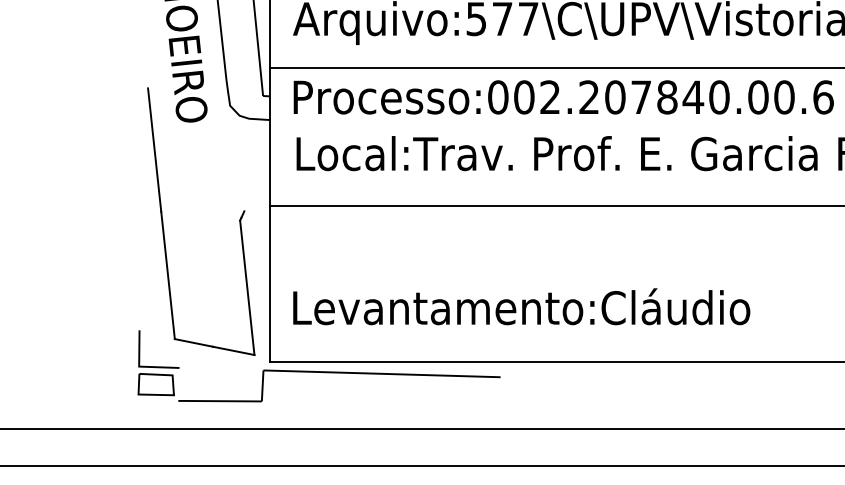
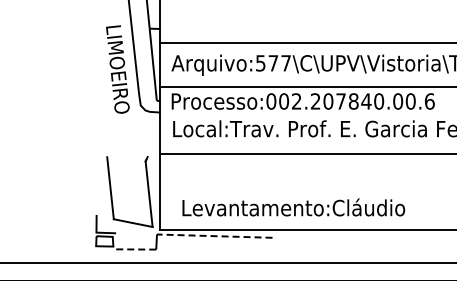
line: (153, 150) -> (103, 127), removed
text: (521, 306) -> (293, 207), moved
line: (381, 374) -> (214, 236), solid -> dashed
line: (219, 401) -> (135, 249), solid -> dashed

